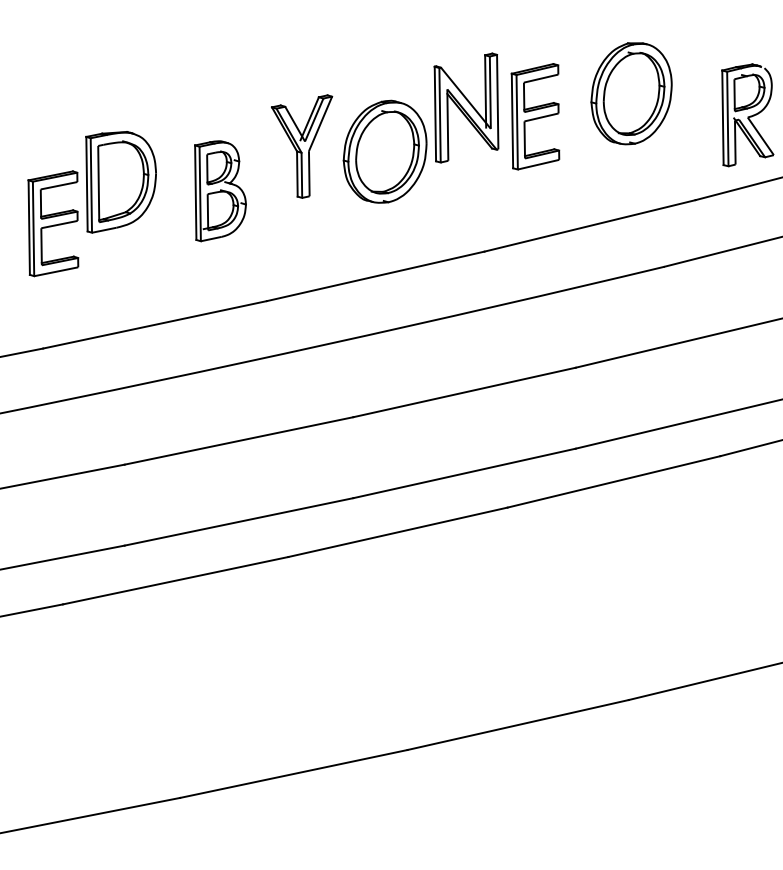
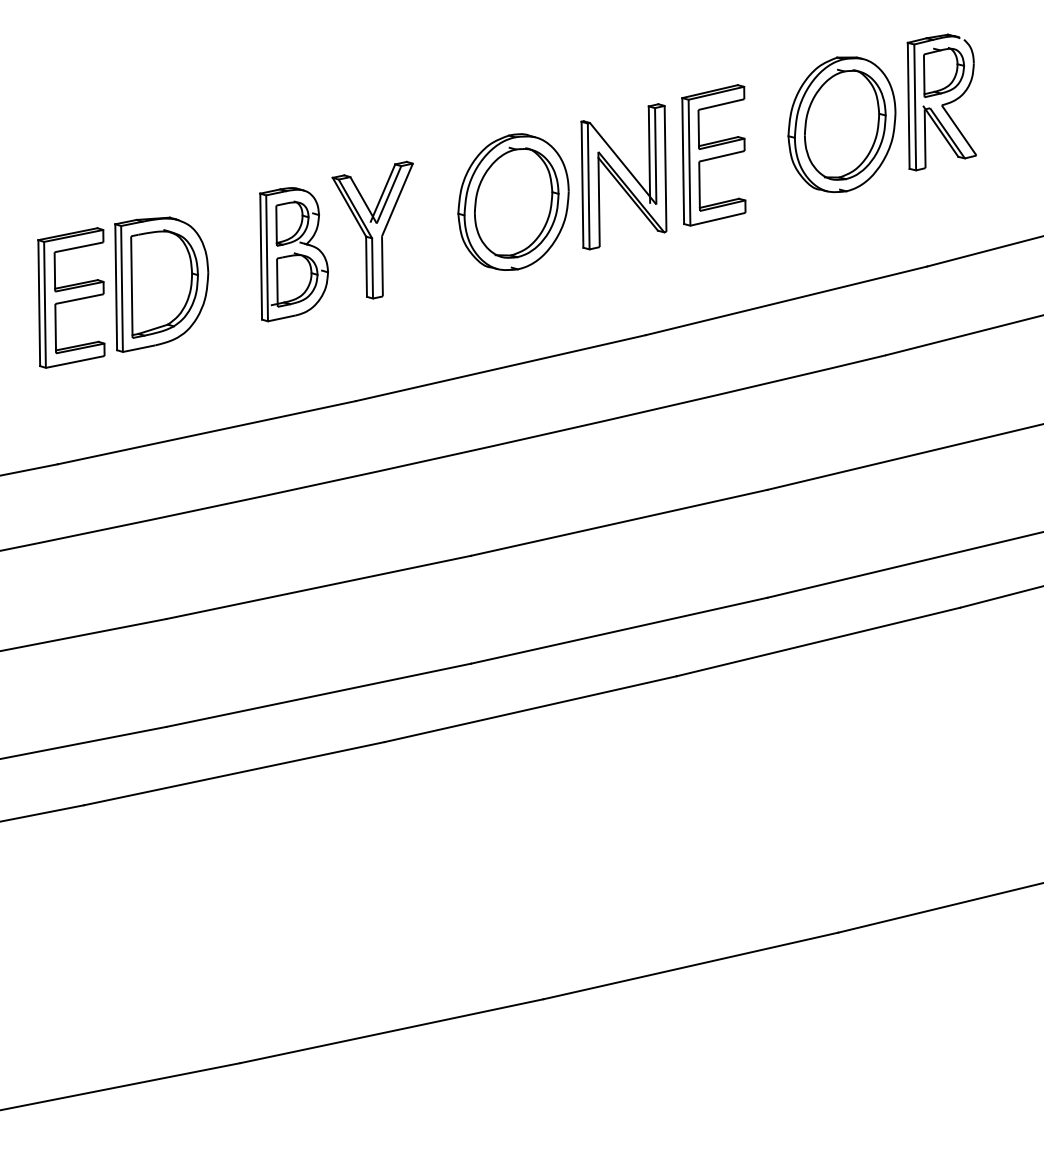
part: (466, 107) -> (623, 176), moved
part: (747, 115) -> (941, 102), moved
part: (301, 146) -> (372, 229), moved
part: (120, 182) -> (161, 284), moved

